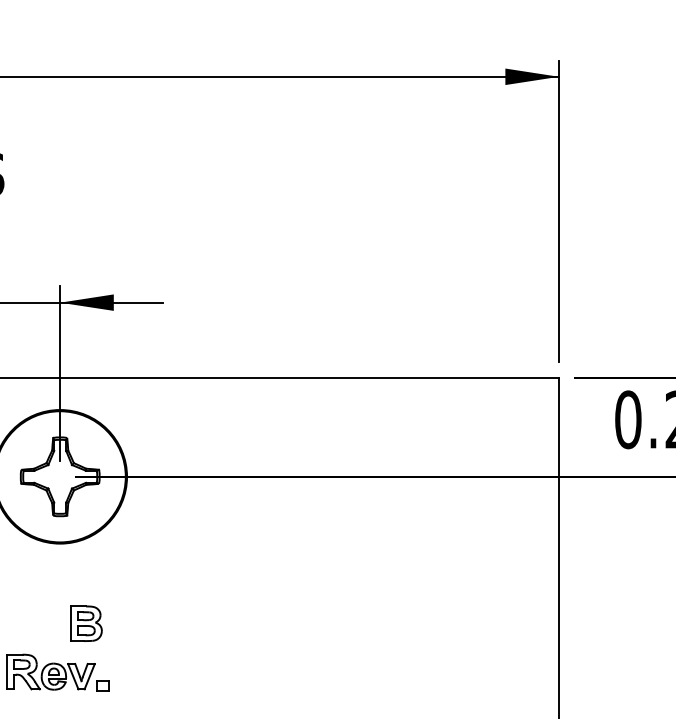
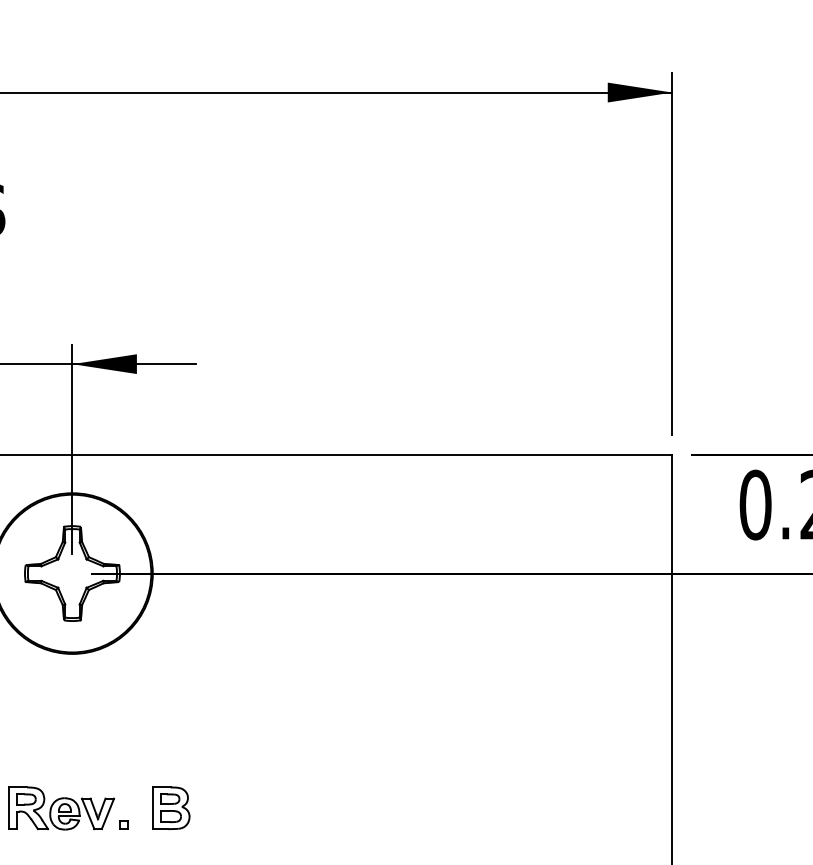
part: (86, 623) -> (171, 807), moved
part: (102, 685) -> (123, 824), size x0.62

